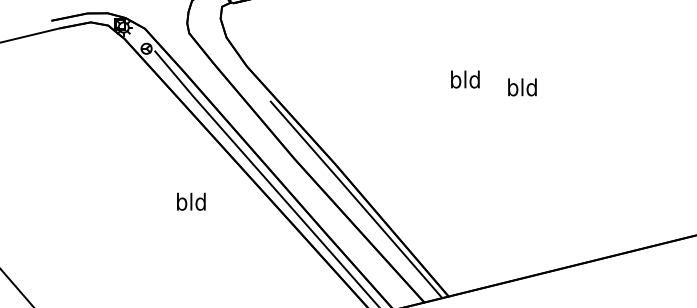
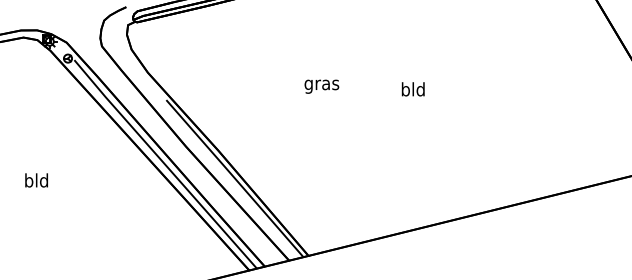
text: (464, 81) -> (321, 84), bld -> gras
text: (521, 87) -> (412, 89), moved
text: (191, 201) -> (36, 180), moved

